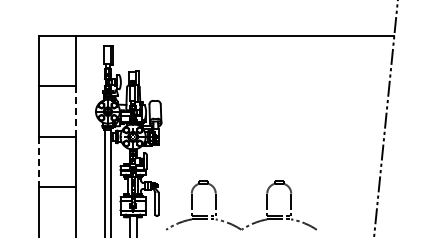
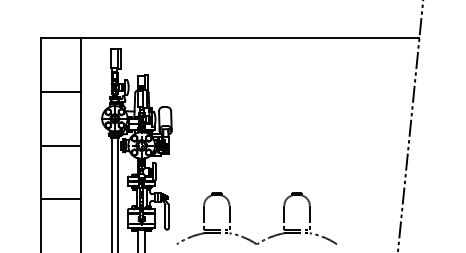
line: (76, 111) -> (81, 118), dashed -> solid
line: (38, 162) -> (41, 172), dashed -> solid

